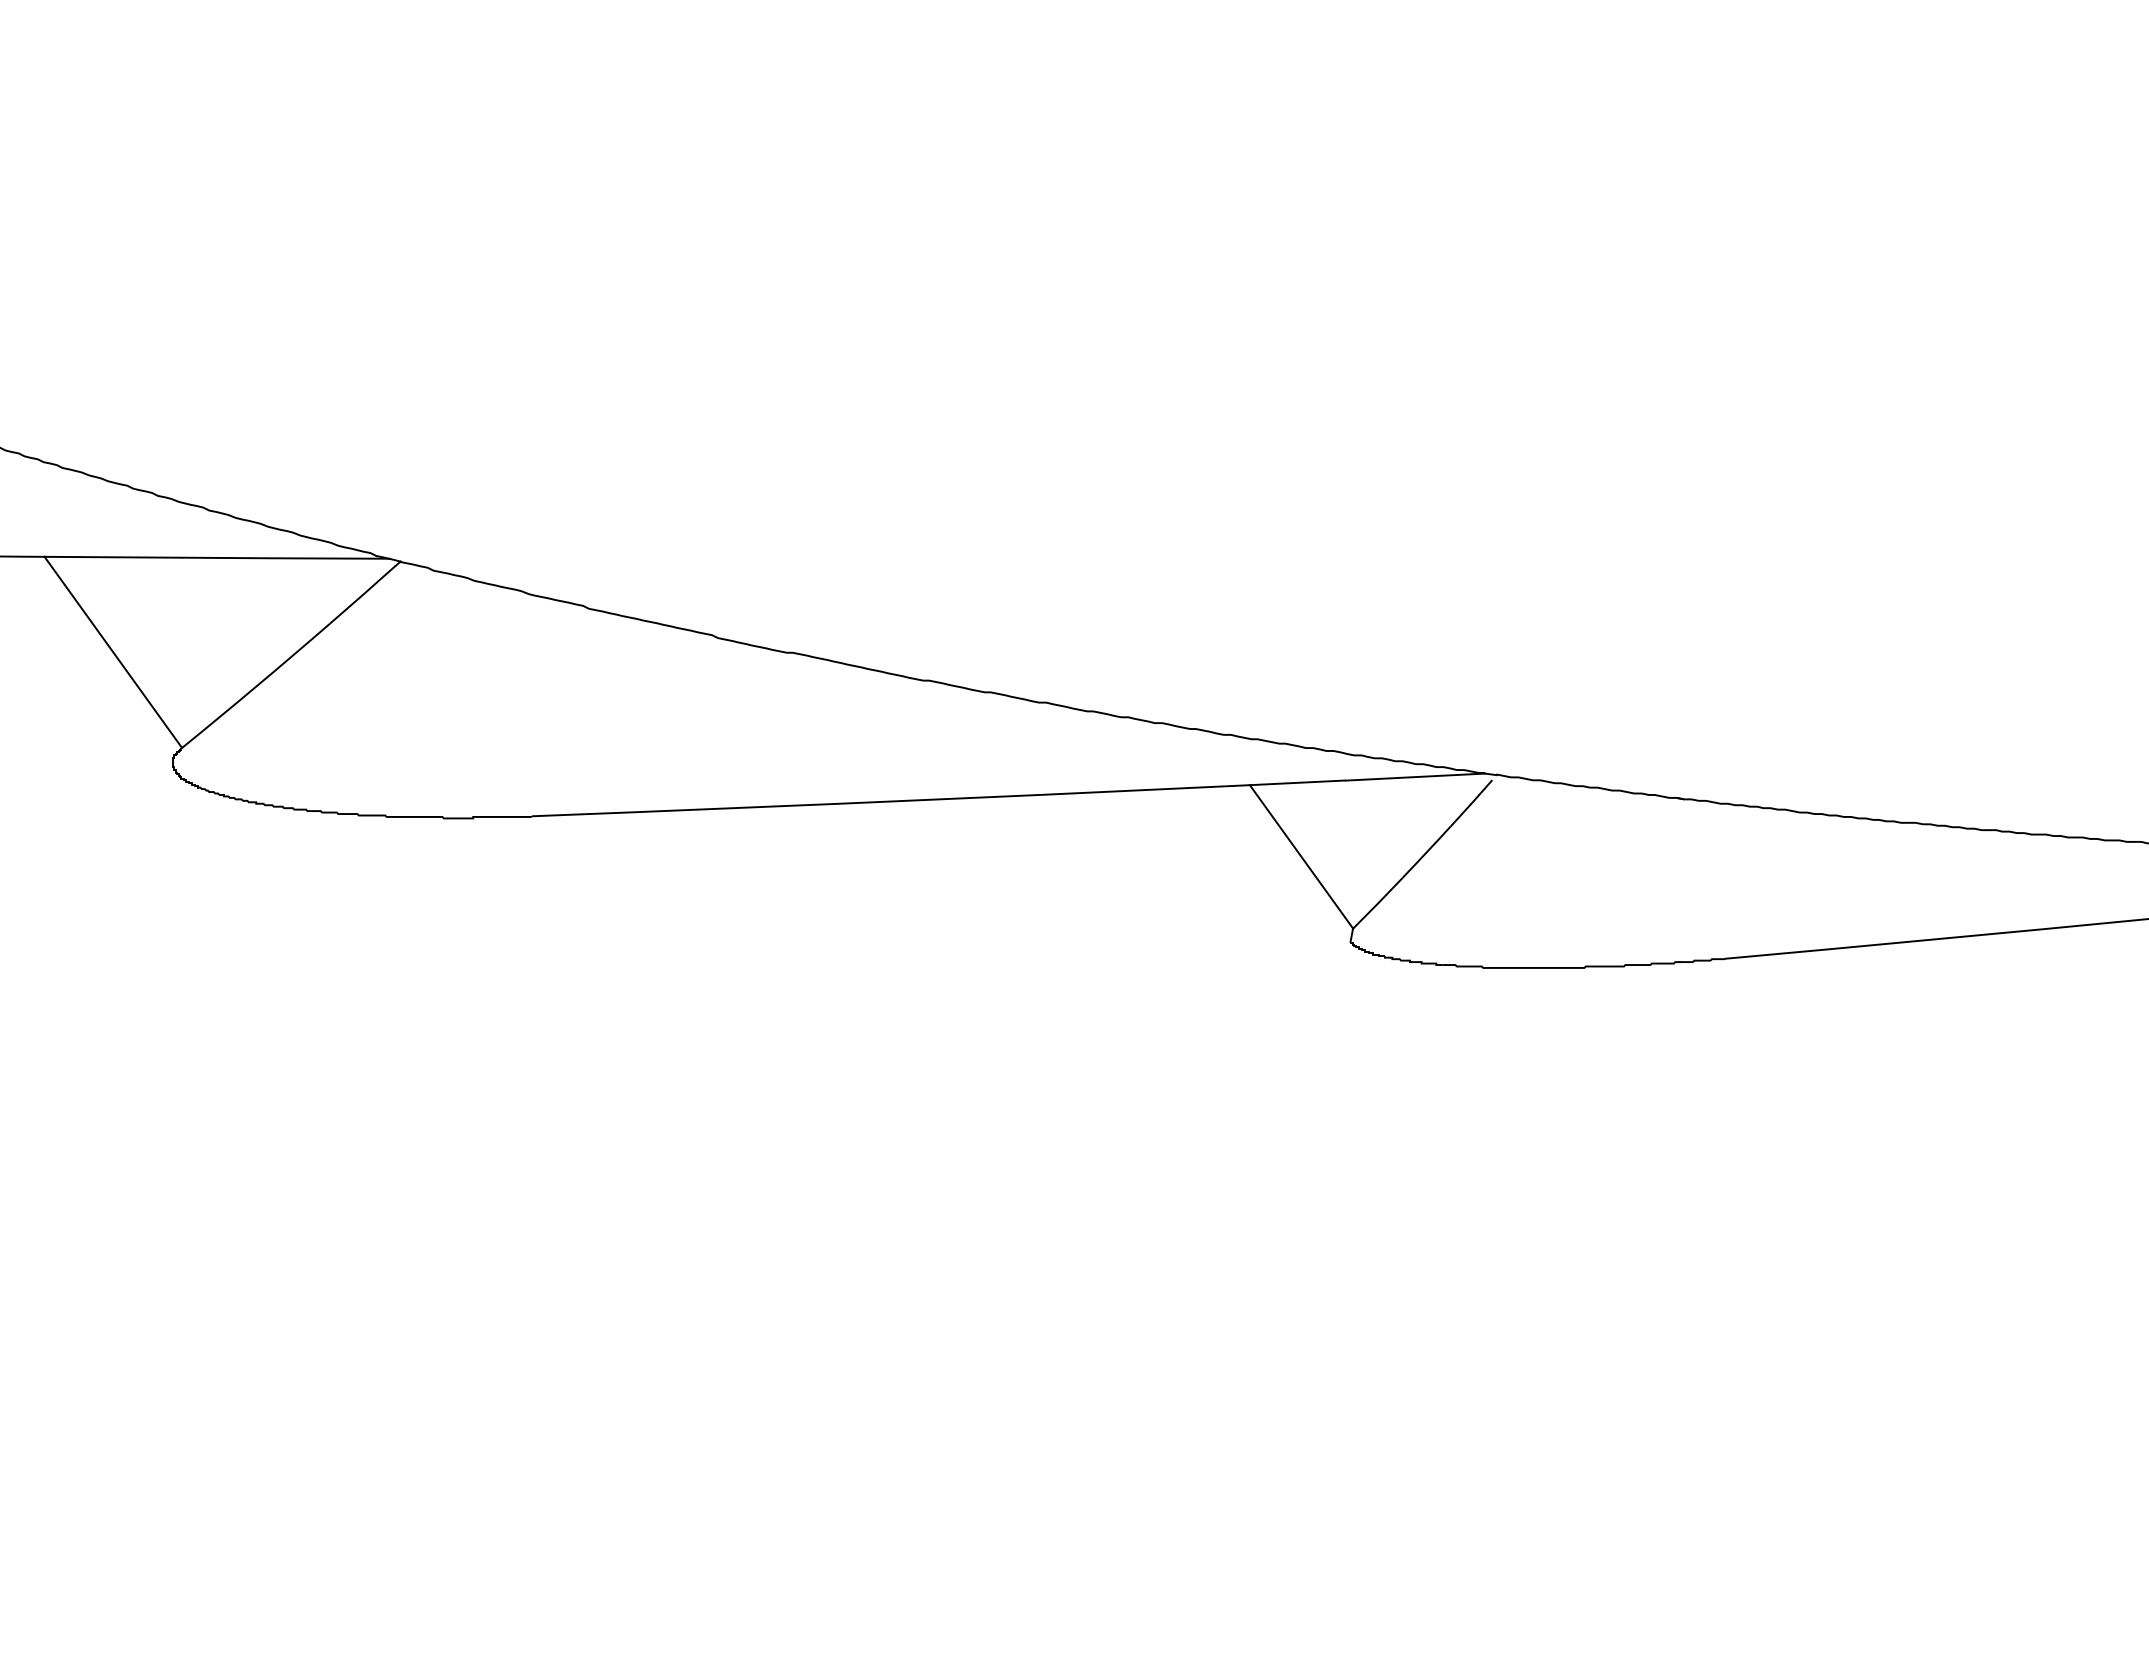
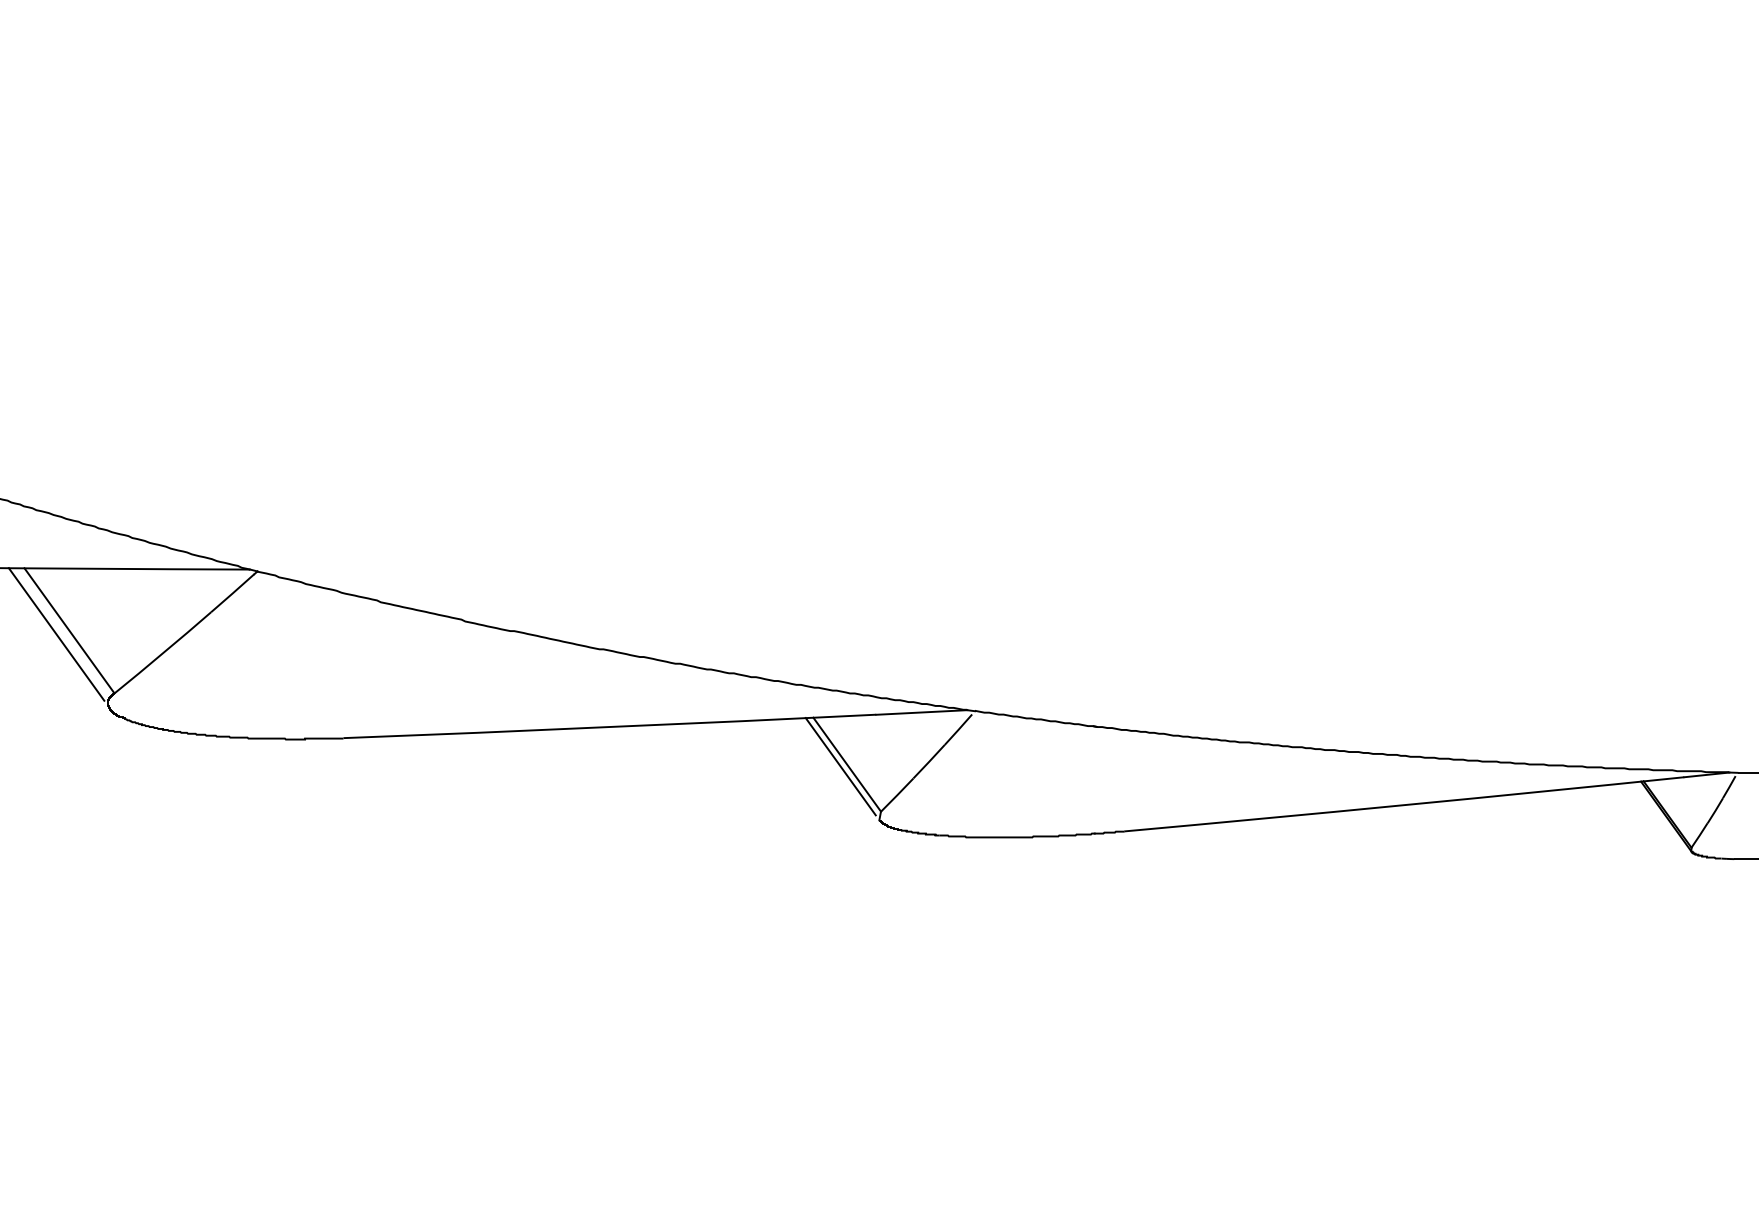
line: (93, 657) -> (56, 634), added
line: (1291, 859) -> (840, 766), added

